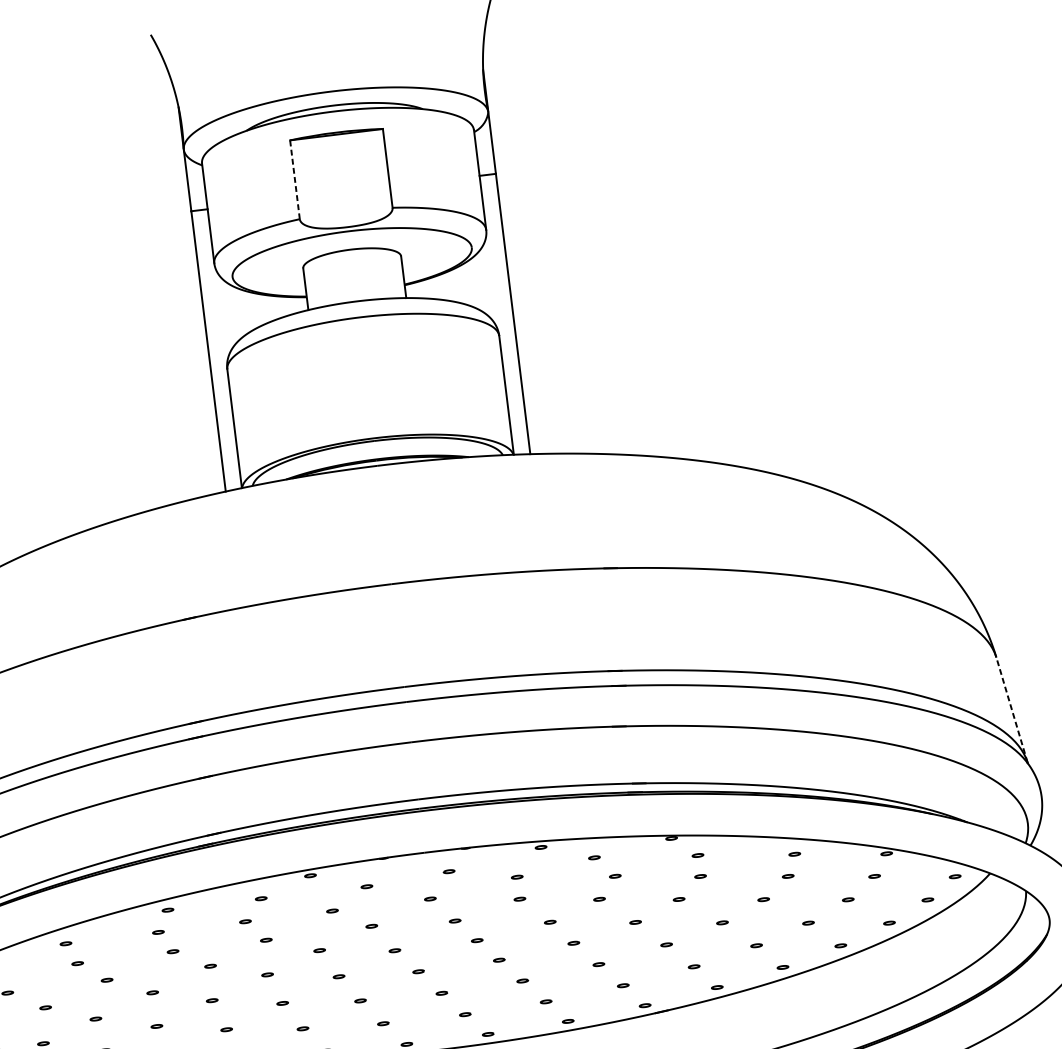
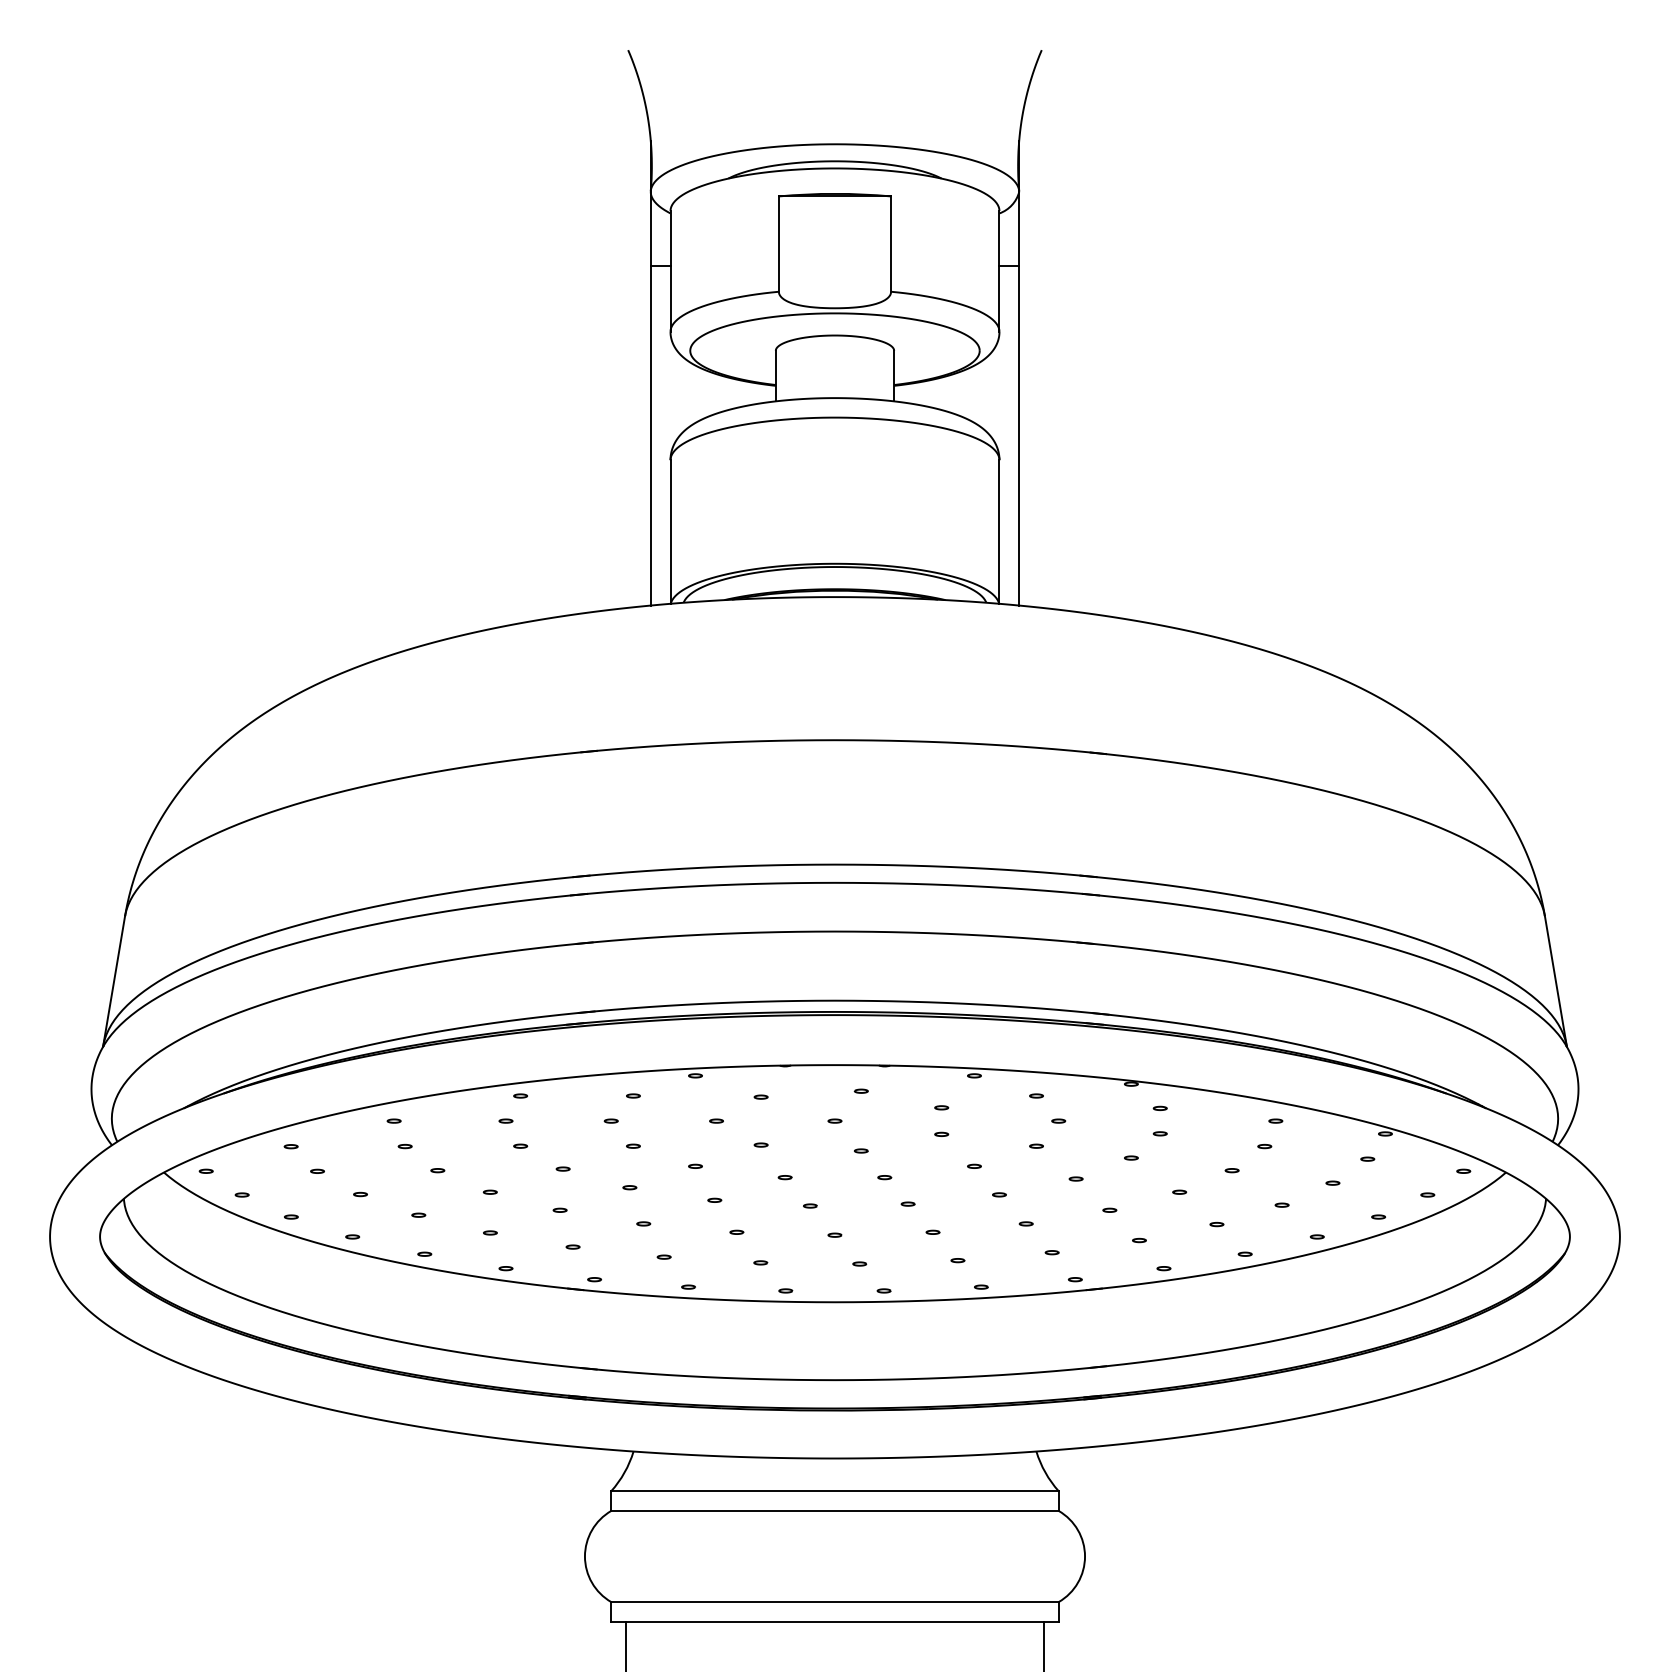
line: (294, 180) -> (778, 244), dashed -> solid
line: (1011, 710) -> (1555, 981), dashed -> solid

